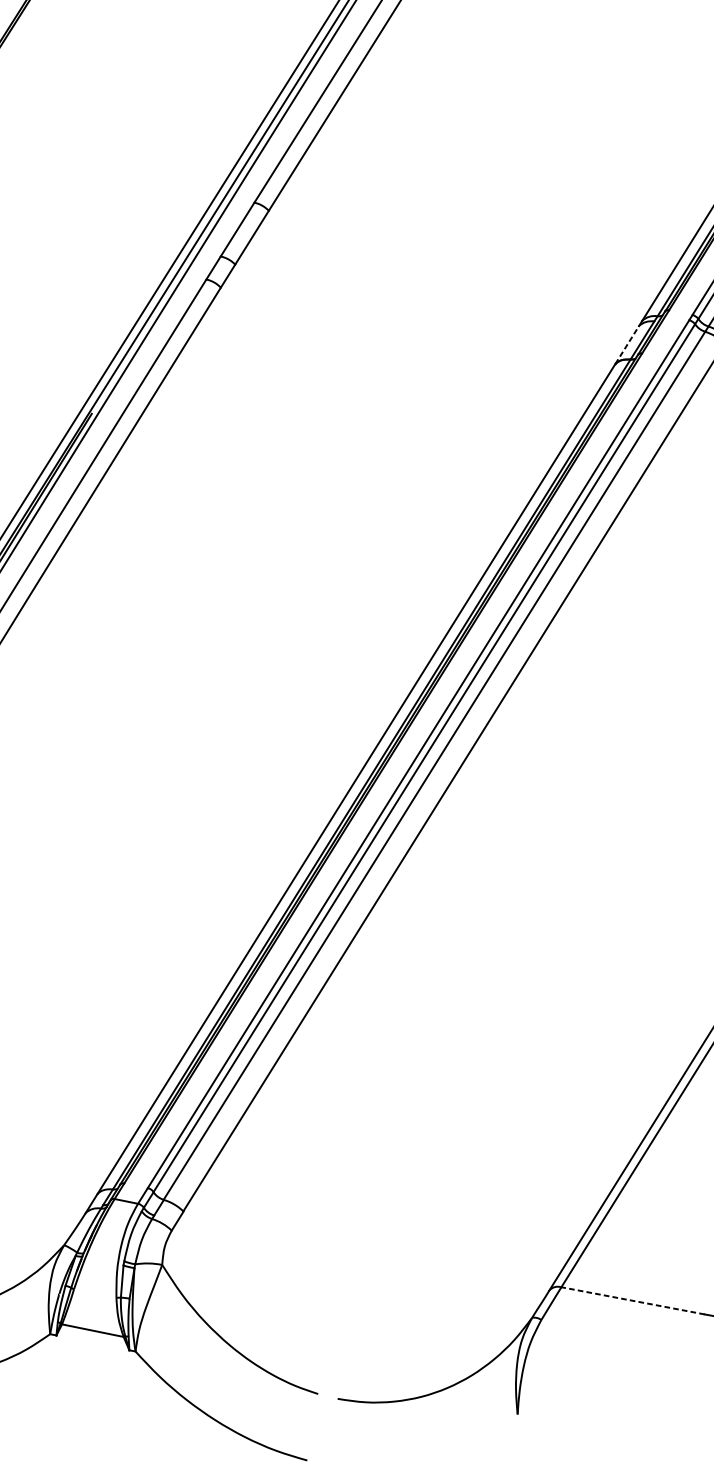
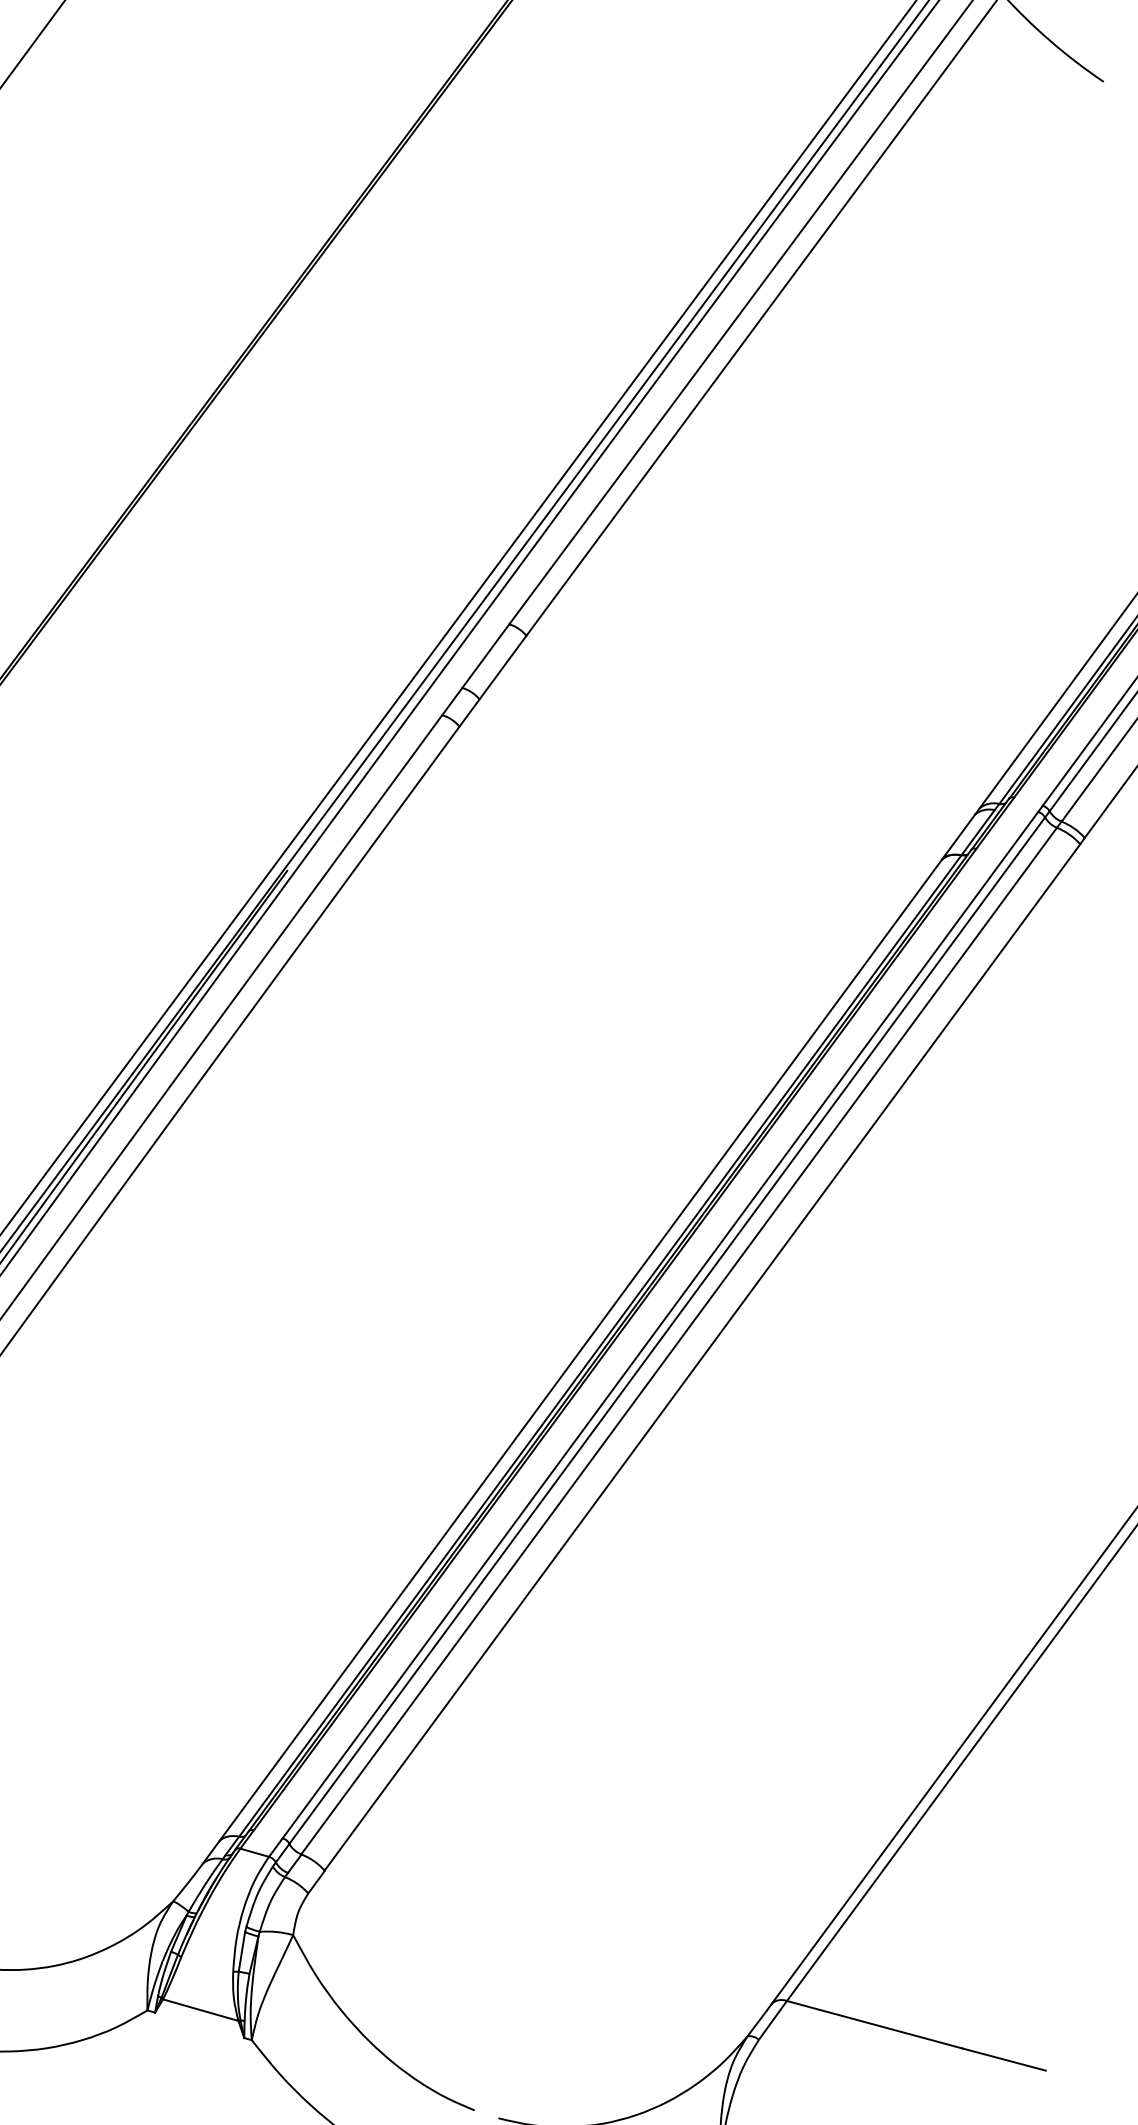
line: (626, 344) -> (958, 836), dashed -> solid
line: (632, 1300) -> (874, 2024), dashed -> solid

